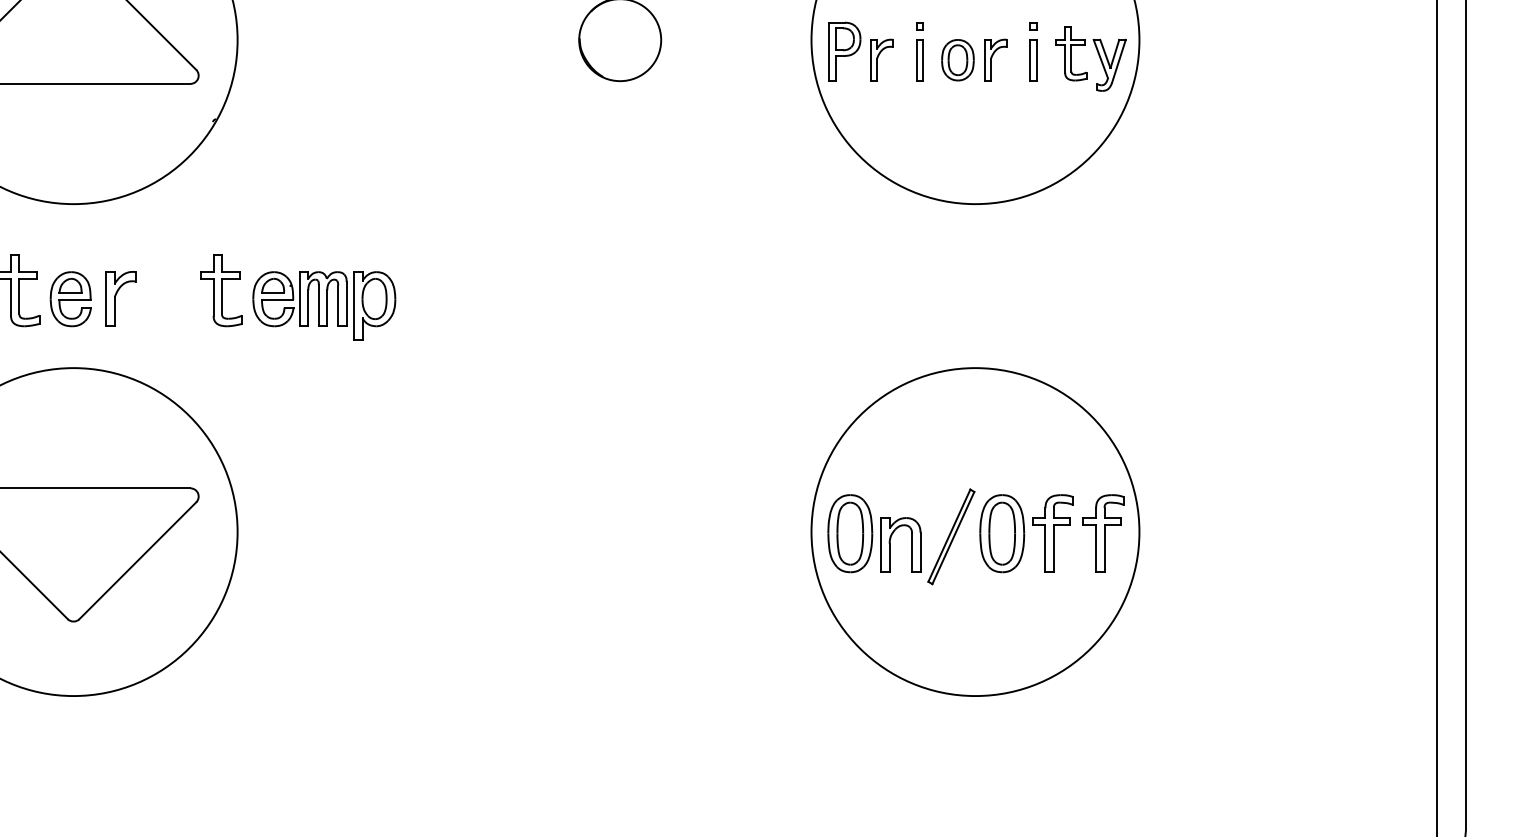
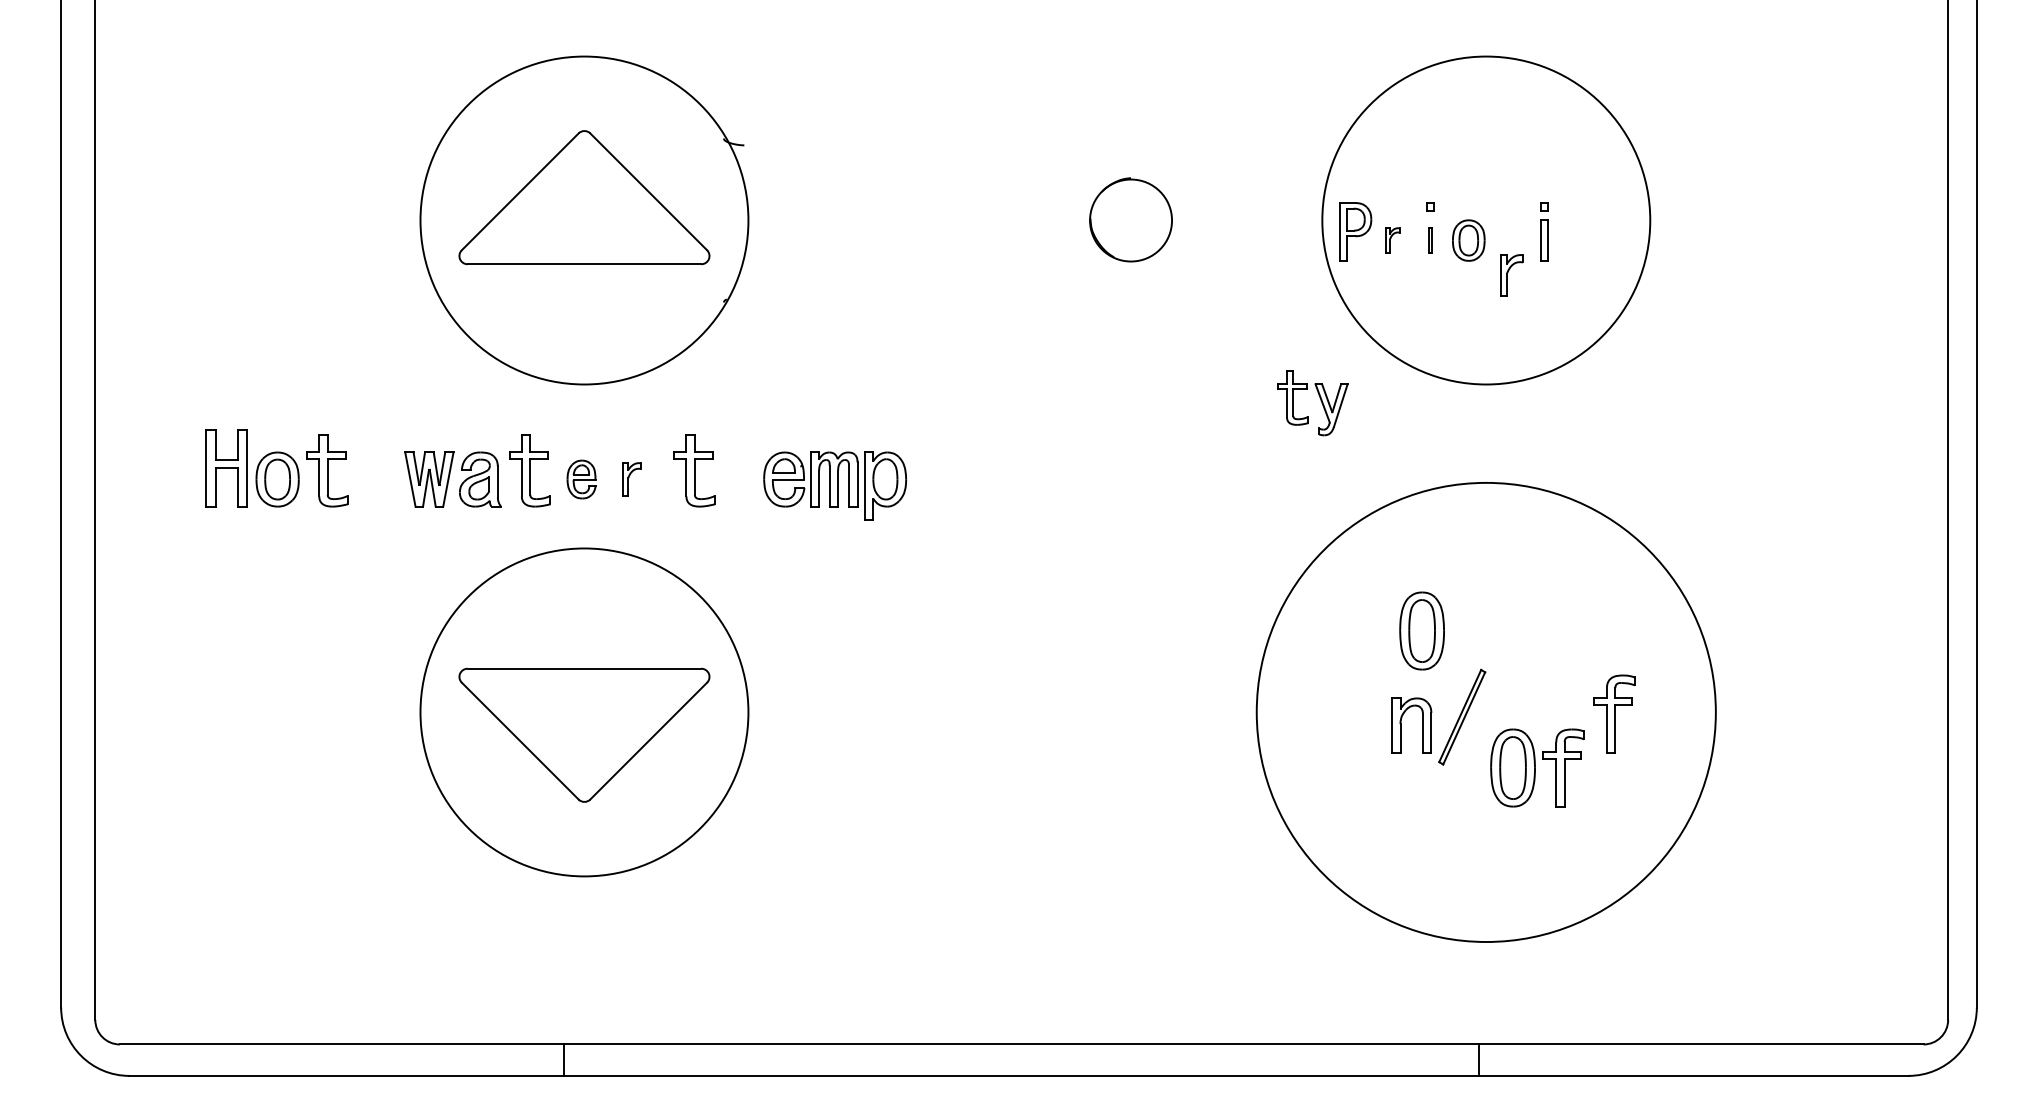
part: (1098, 56) -> (1320, 400), moved
part: (881, 60) -> (1392, 240), size x0.6
part: (919, 60) -> (1430, 240), size x0.6
part: (995, 60) -> (1511, 275), moved
part: (221, 290) -> (694, 470), moved
part: (70, 299) -> (581, 479), size x0.7
part: (120, 299) -> (631, 479), size x0.6
circle: (975, 532) -> (1486, 712), size x1.4
part: (849, 533) -> (1421, 630), moved
part: (1026, 533) -> (1537, 767), moved

